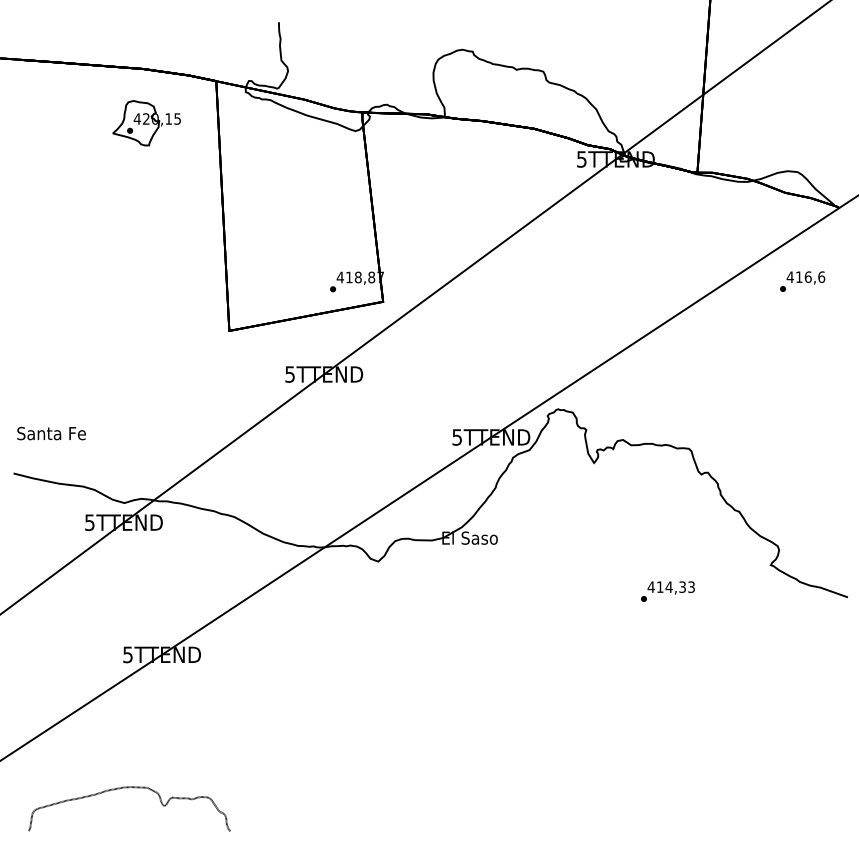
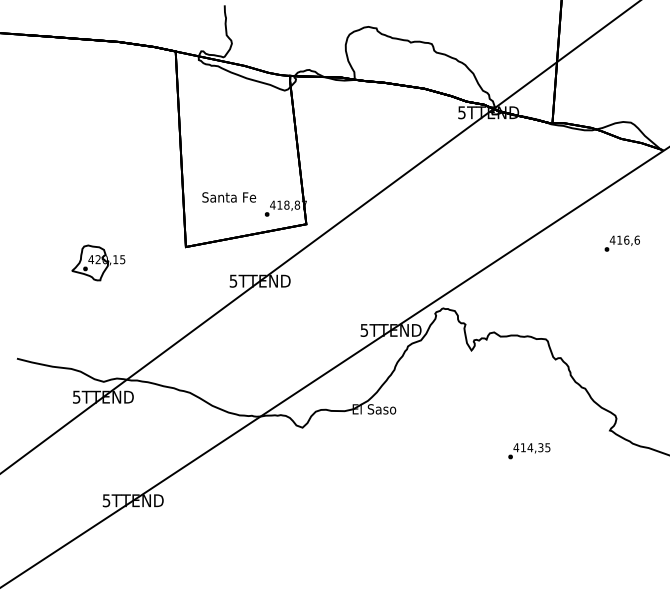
part: (146, 123) -> (98, 263), moved
text: (802, 281) -> (622, 243), moved
text: (51, 433) -> (229, 197), moved
text: (691, 586) -> (547, 447), 414,33 -> 414,35

